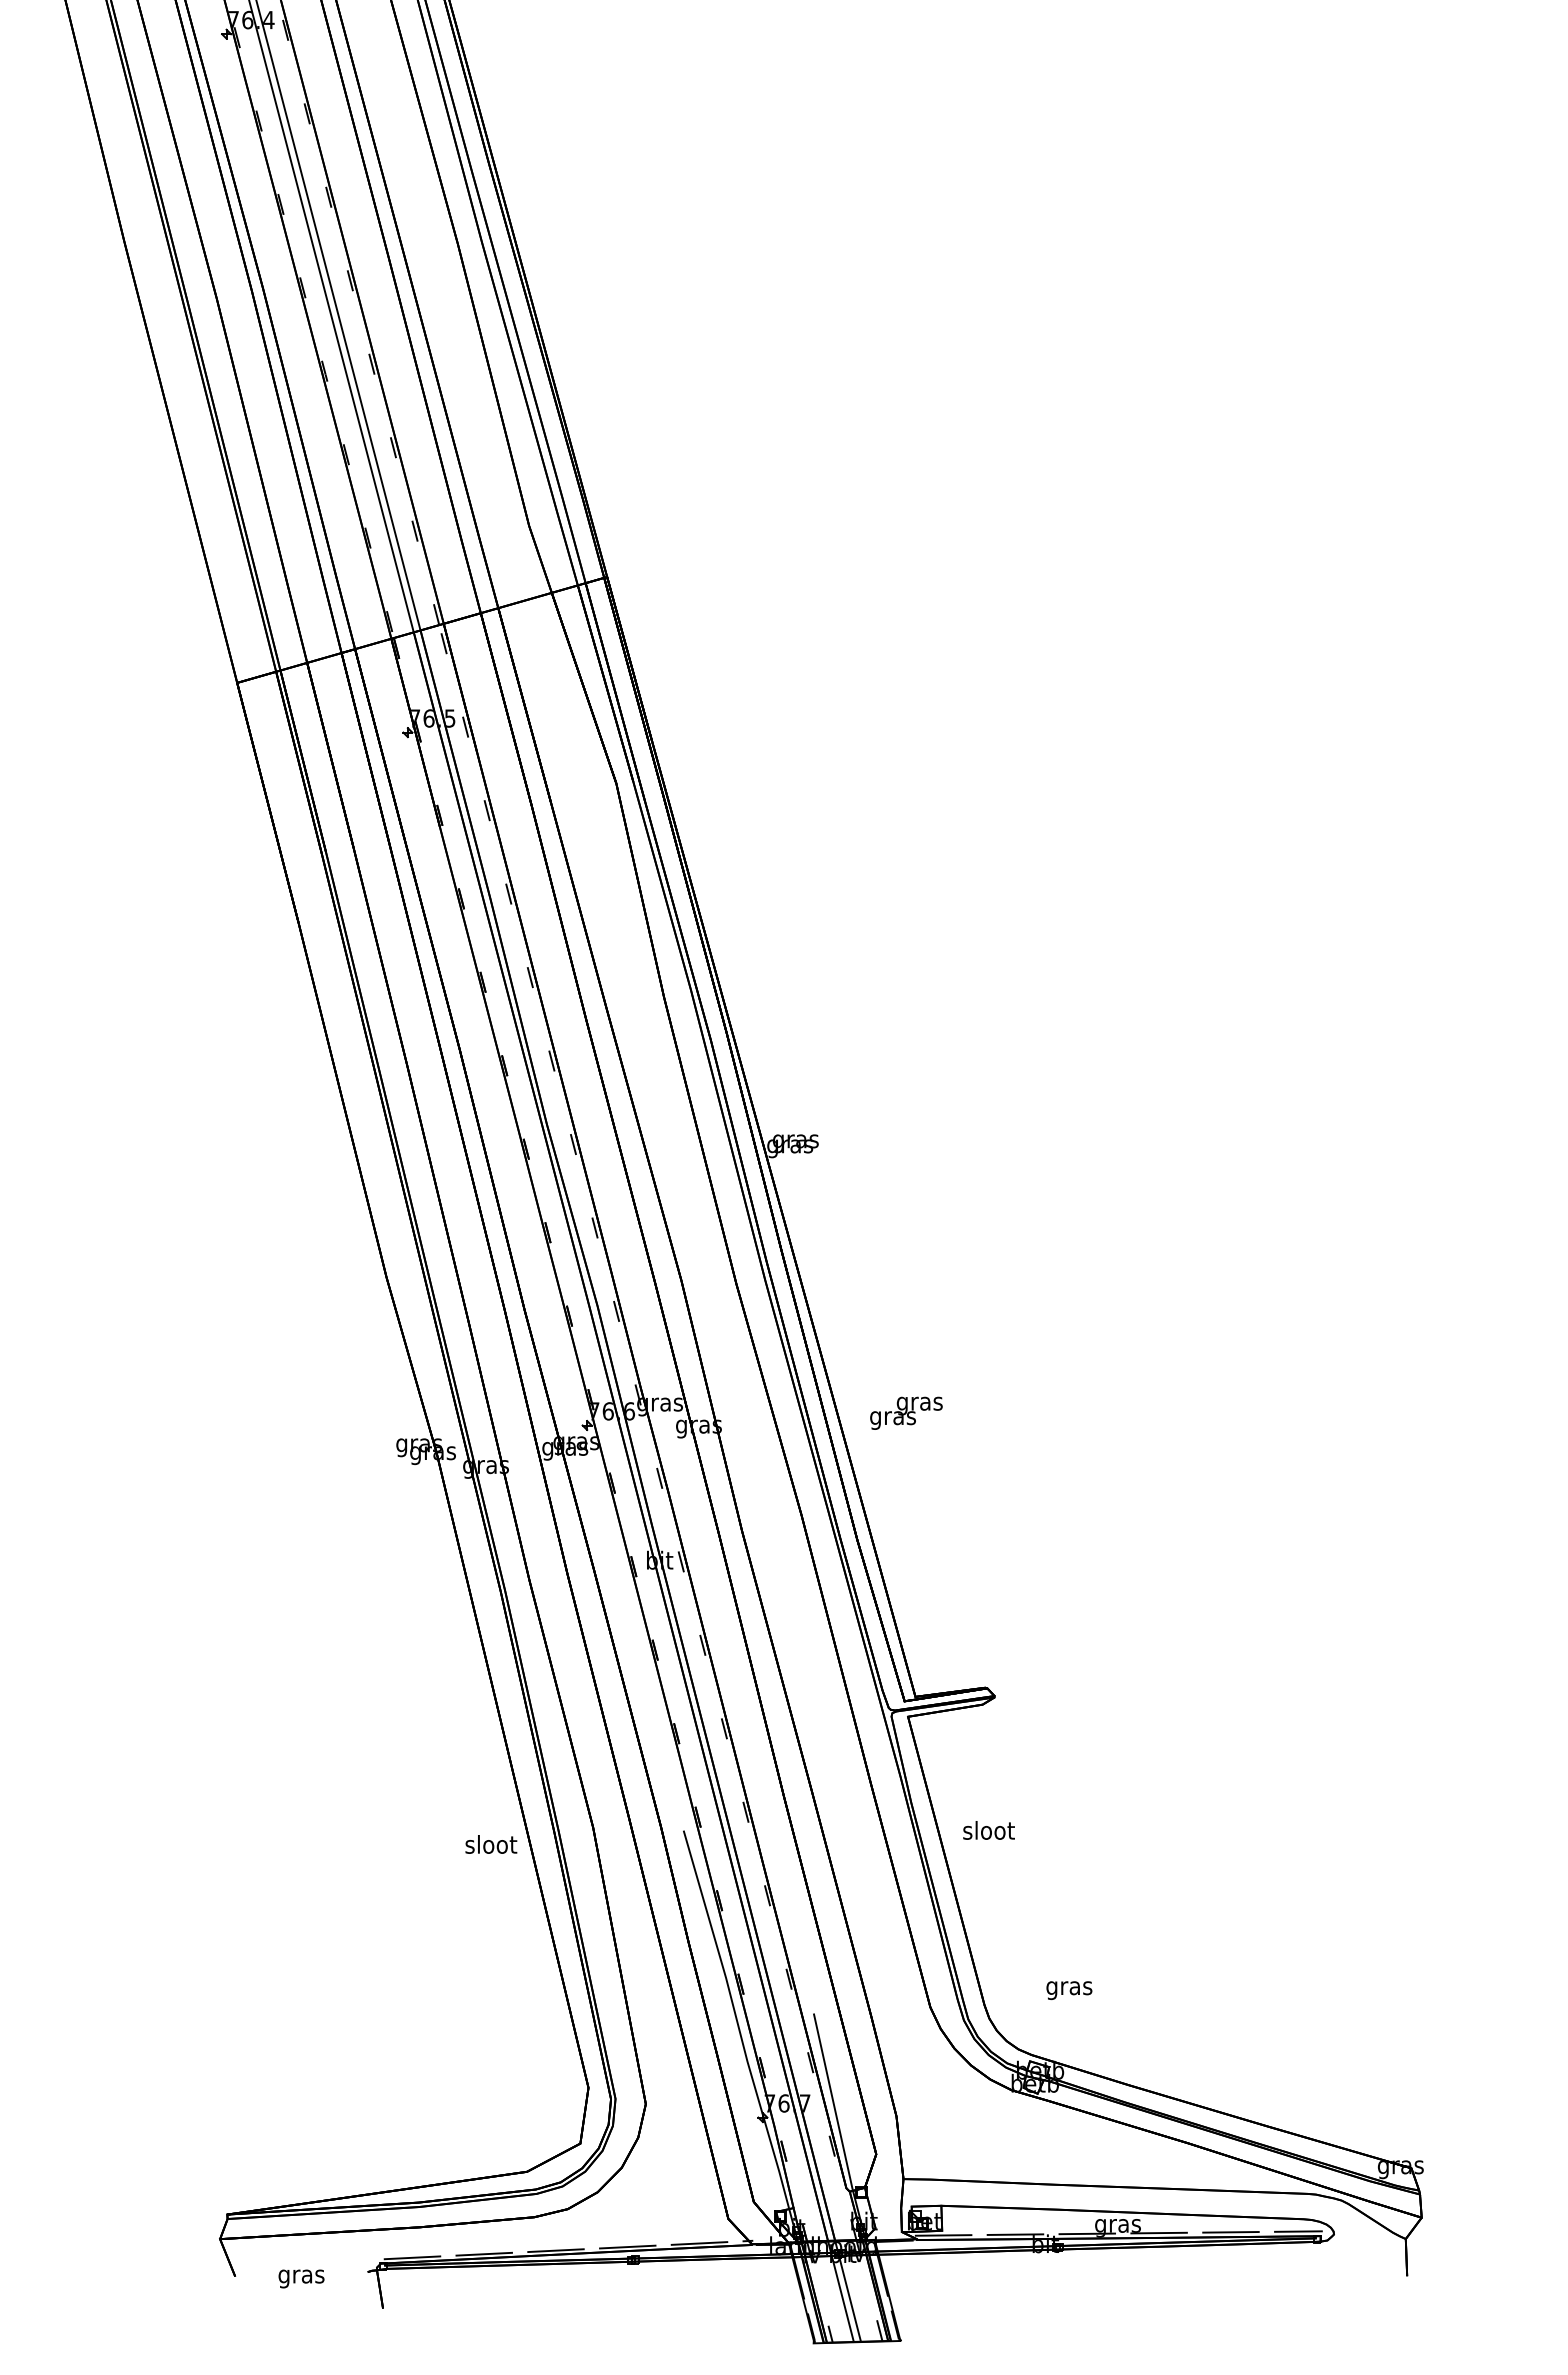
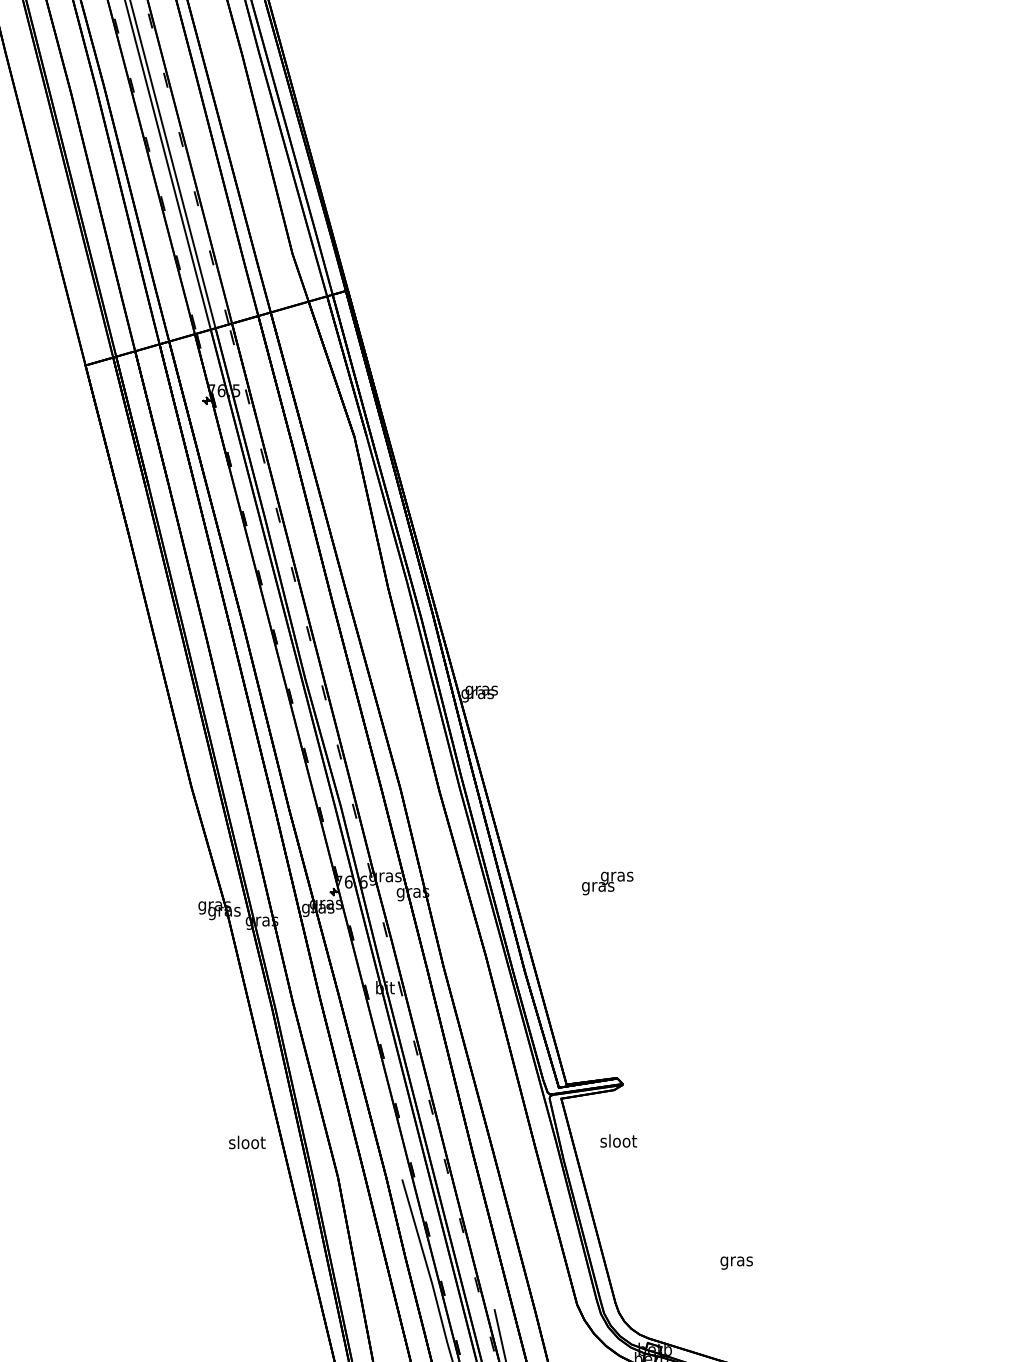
text: (906, 1412) -> (607, 882), moved
text: (988, 1830) -> (618, 1141), moved
text: (491, 1844) -> (247, 1142), moved
text: (1069, 1990) -> (736, 1263), moved

